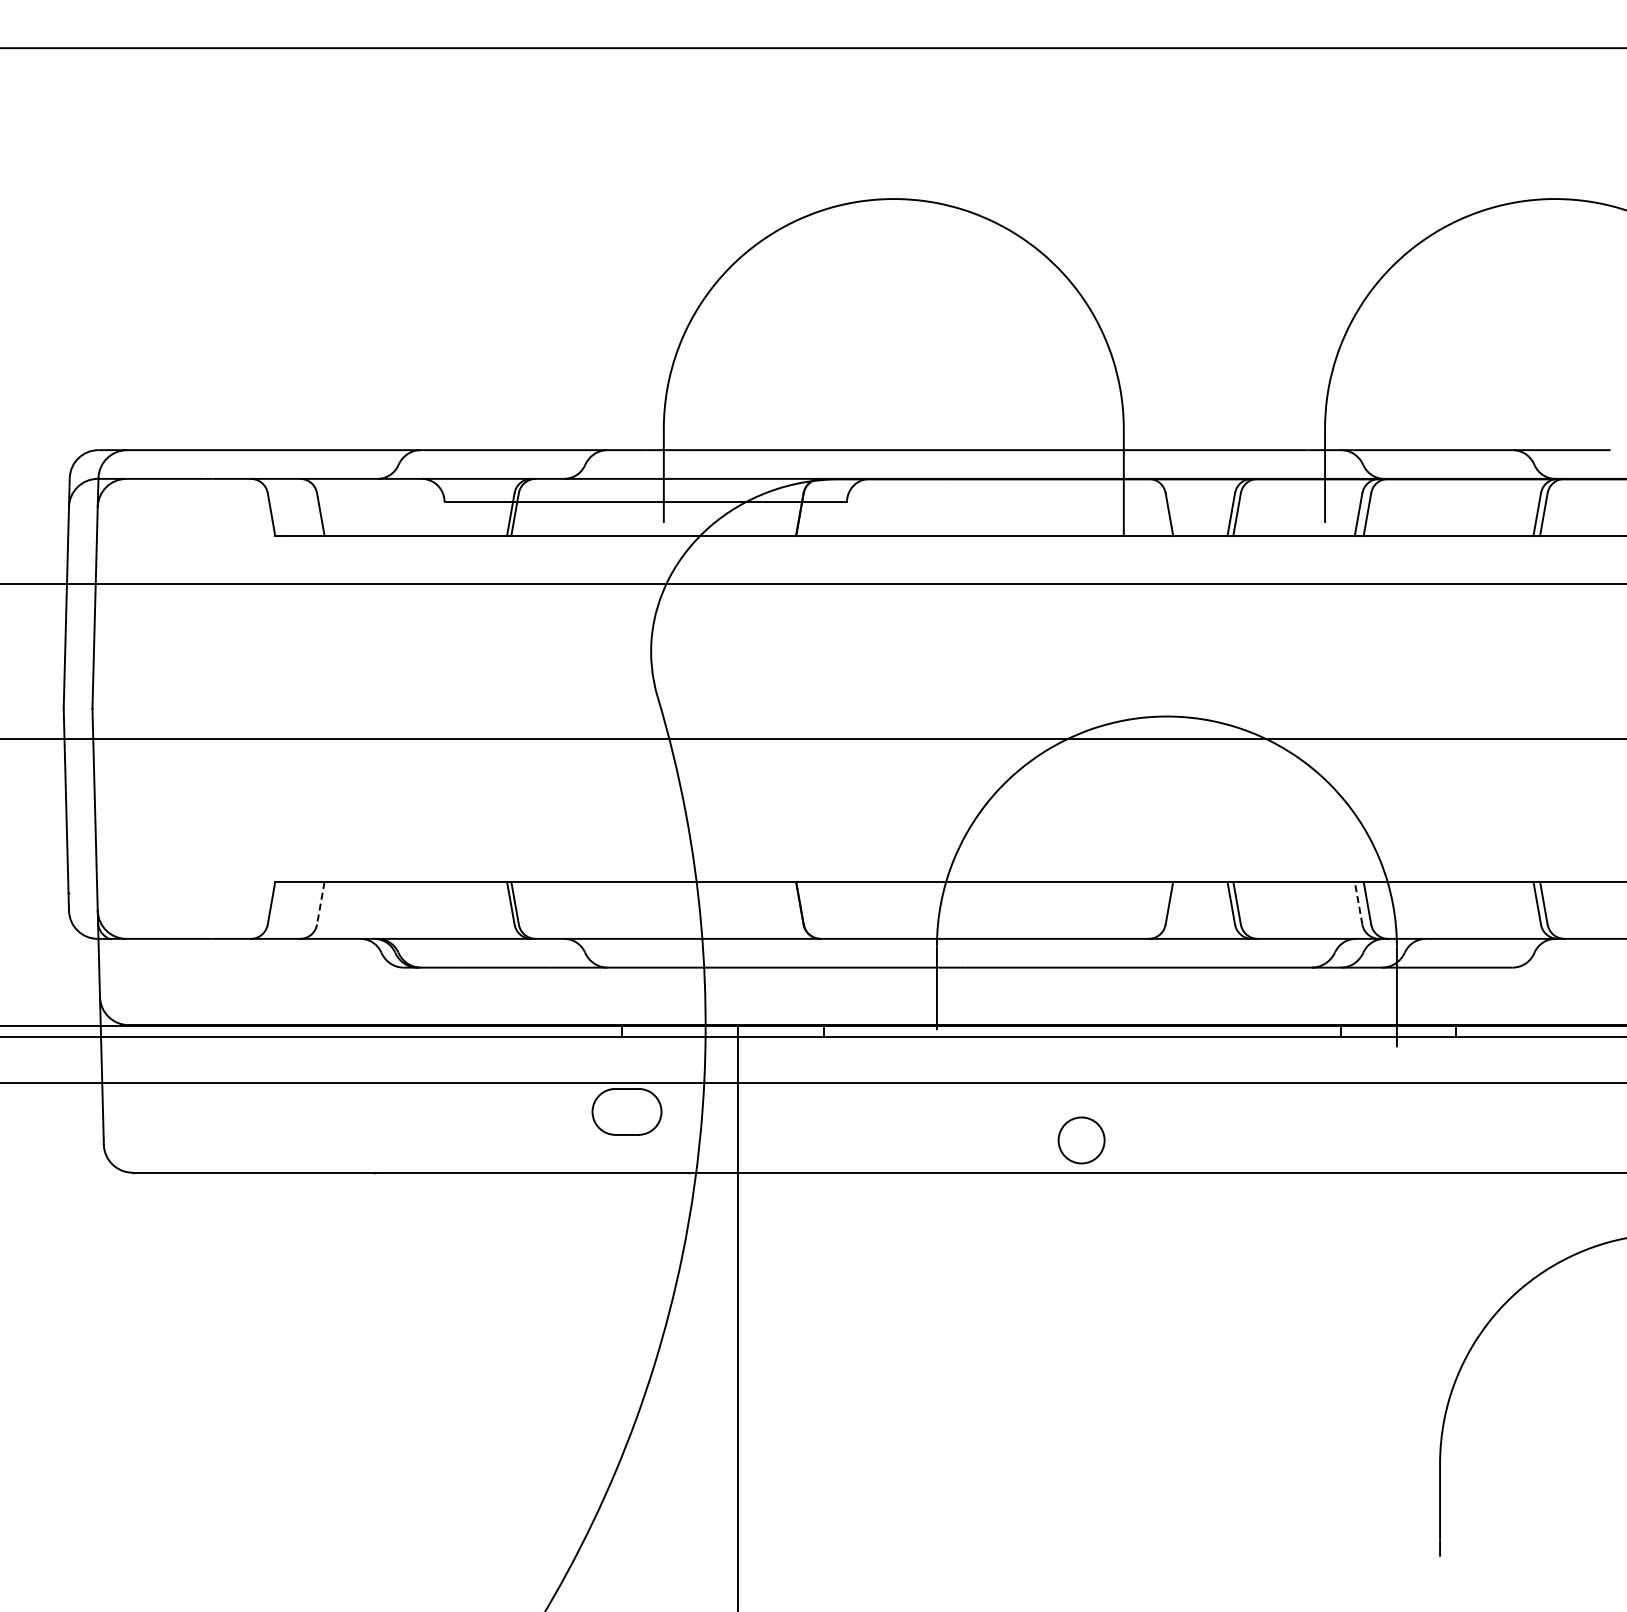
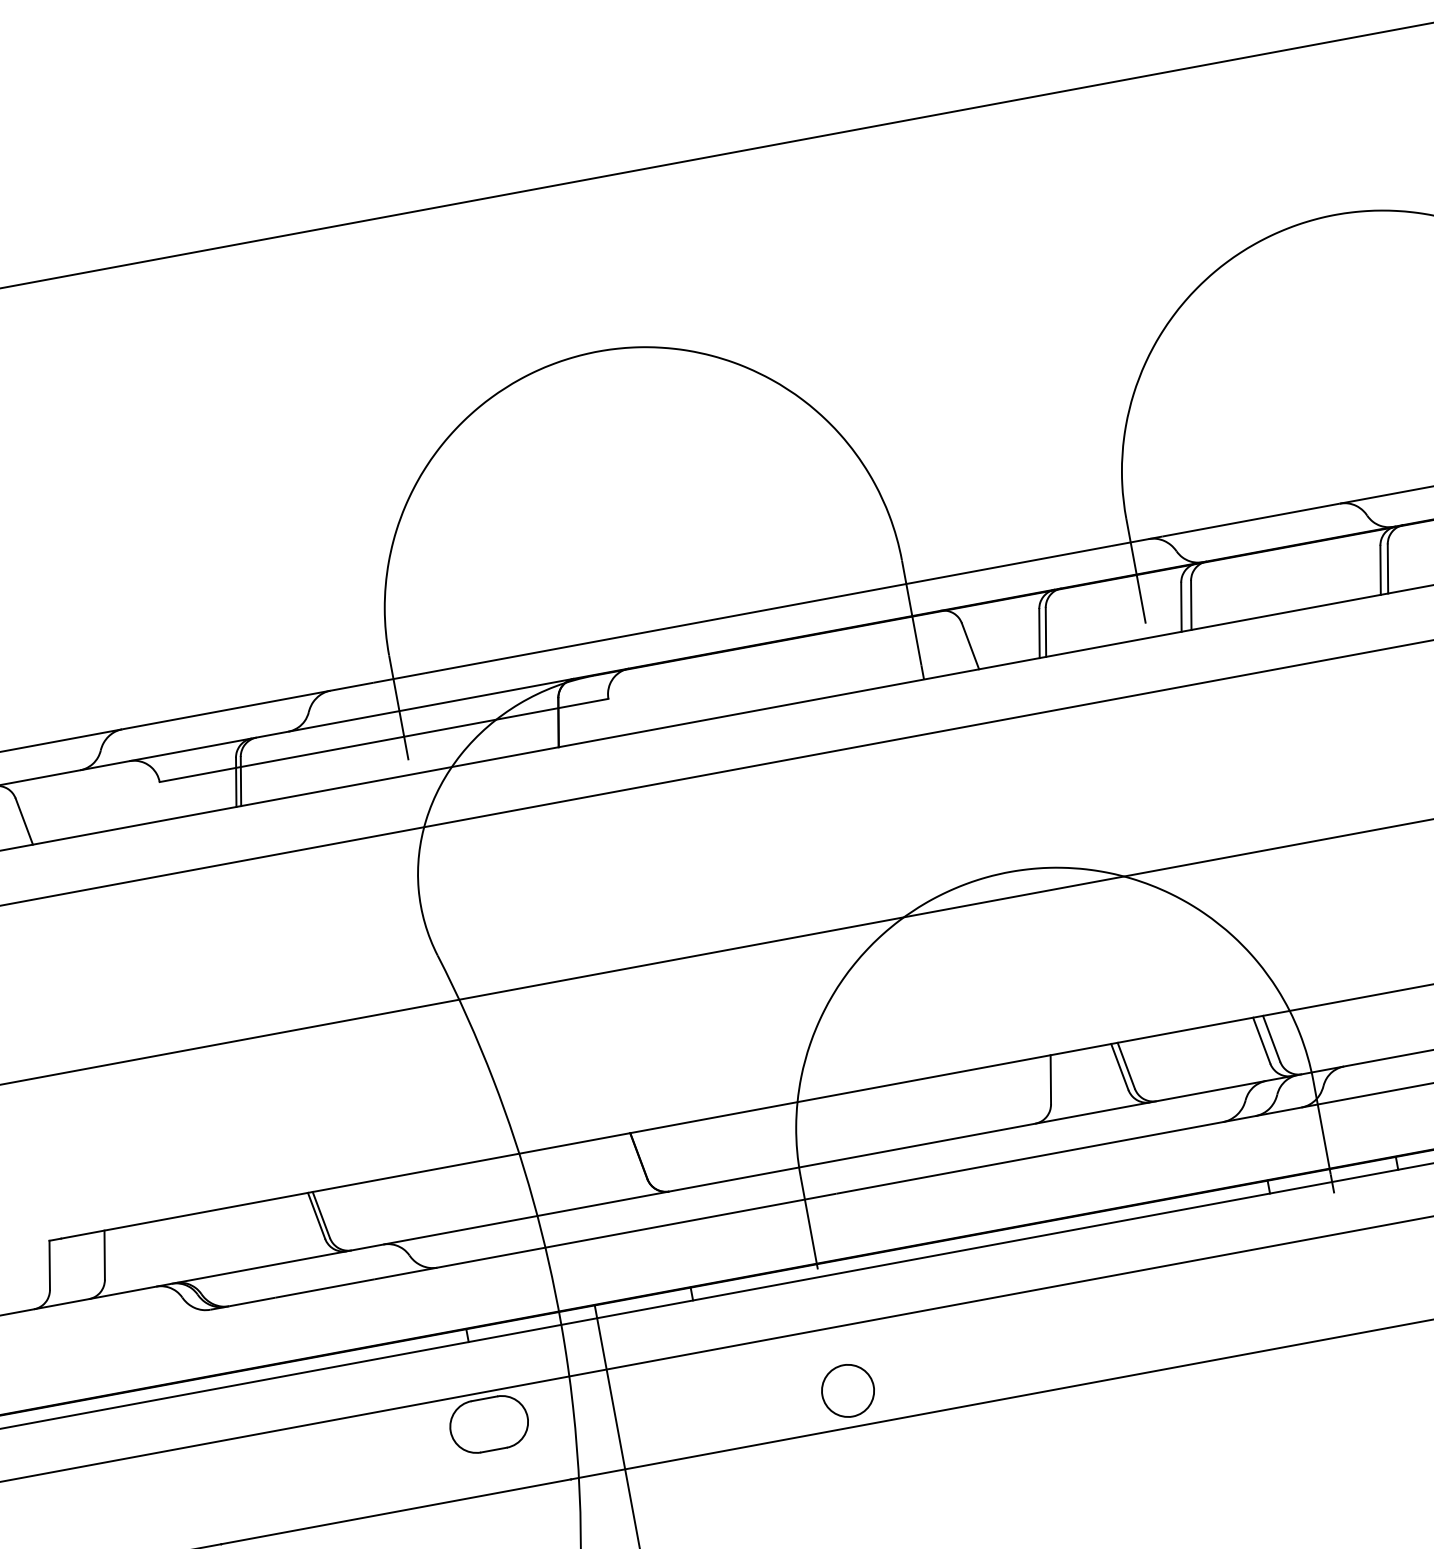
line: (320, 903) -> (104, 1255), dashed -> solid
line: (1358, 903) -> (1261, 1040), dashed -> solid
circle: (1081, 1140) -> (847, 1390), moved

